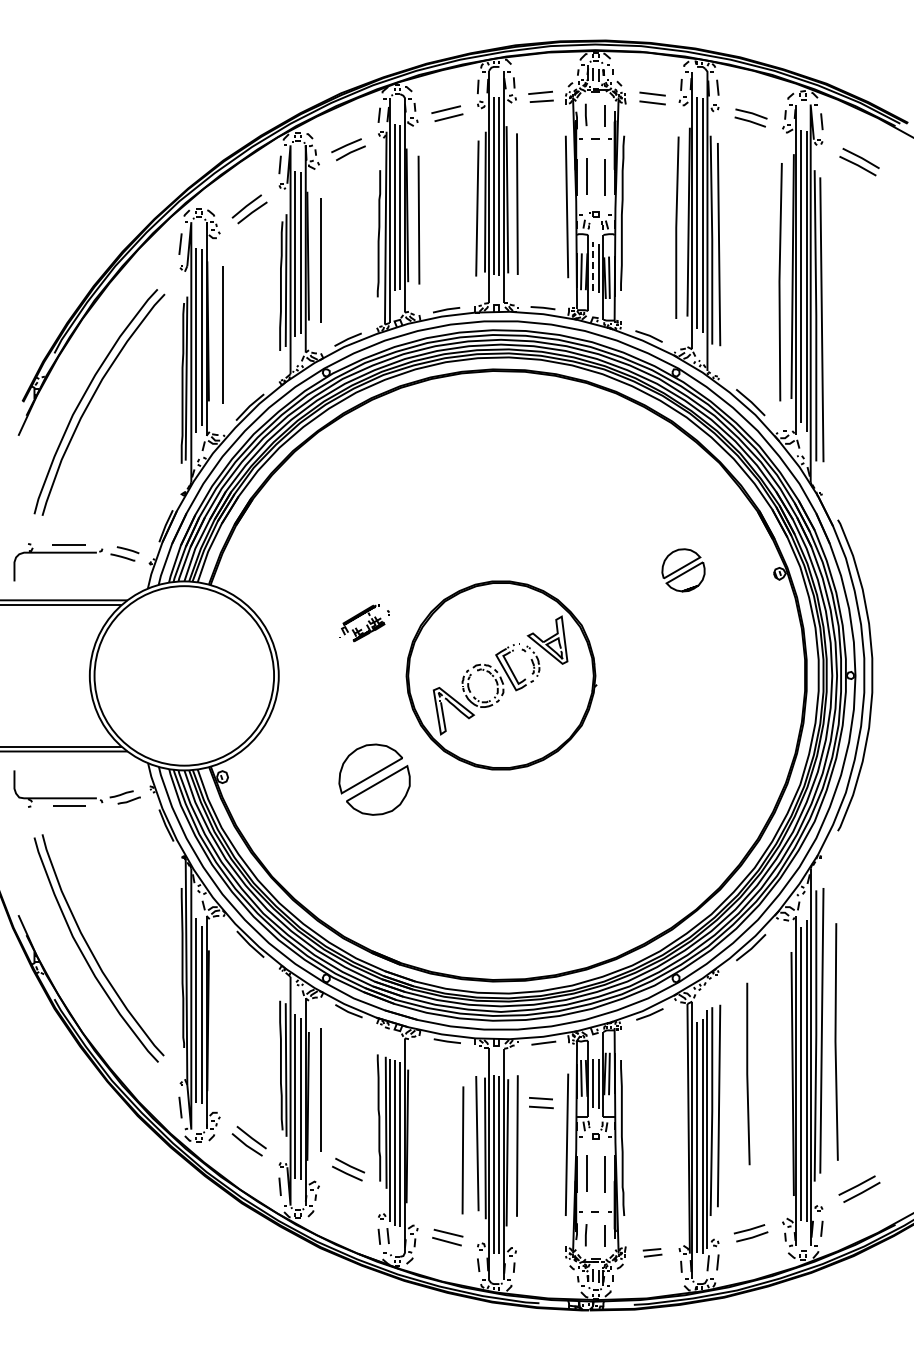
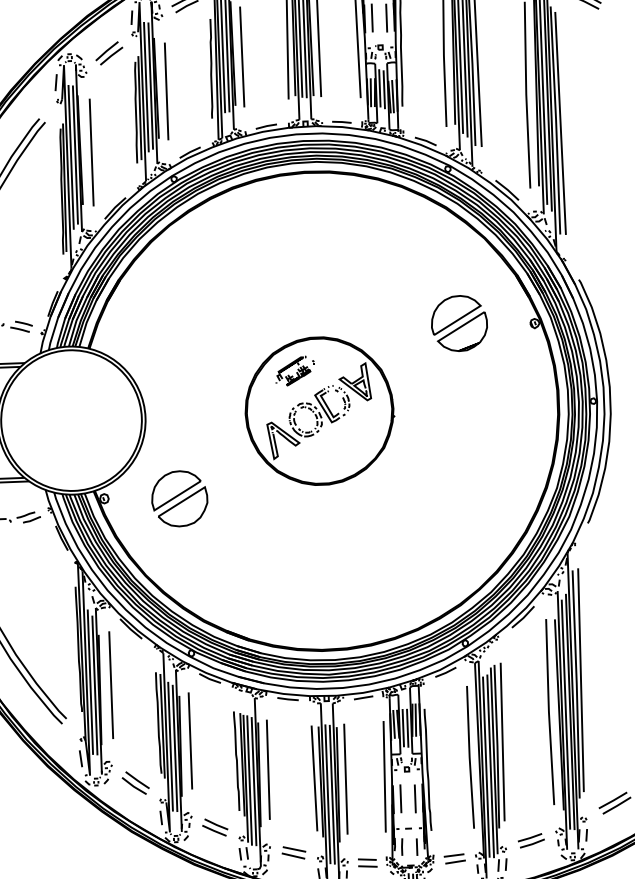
line: (593, 266) -> (380, 88), dashed -> solid
part: (683, 570) -> (459, 323), size x1.67
part: (364, 623) -> (294, 371), moved
part: (374, 779) -> (179, 498), moved
line: (222, 1014) -> (111, 684), added
line: (836, 1041) -> (549, 711), moved
line: (748, 1073) -> (470, 756), moved
part: (541, 1103) -> (367, 863), moved
line: (462, 1150) -> (267, 769), moved
part: (348, 1169) -> (215, 827), moved
part: (652, 1252) -> (454, 858), size x1.43

